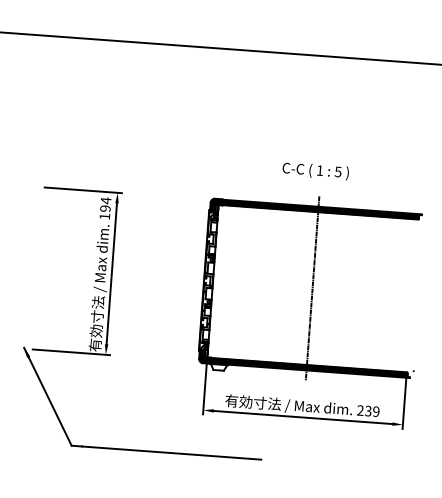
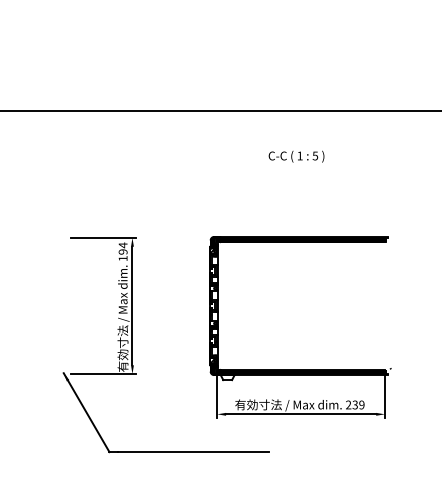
text: (315, 170) -> (296, 156), moved
line: (313, 288) -> (301, 305), removed

